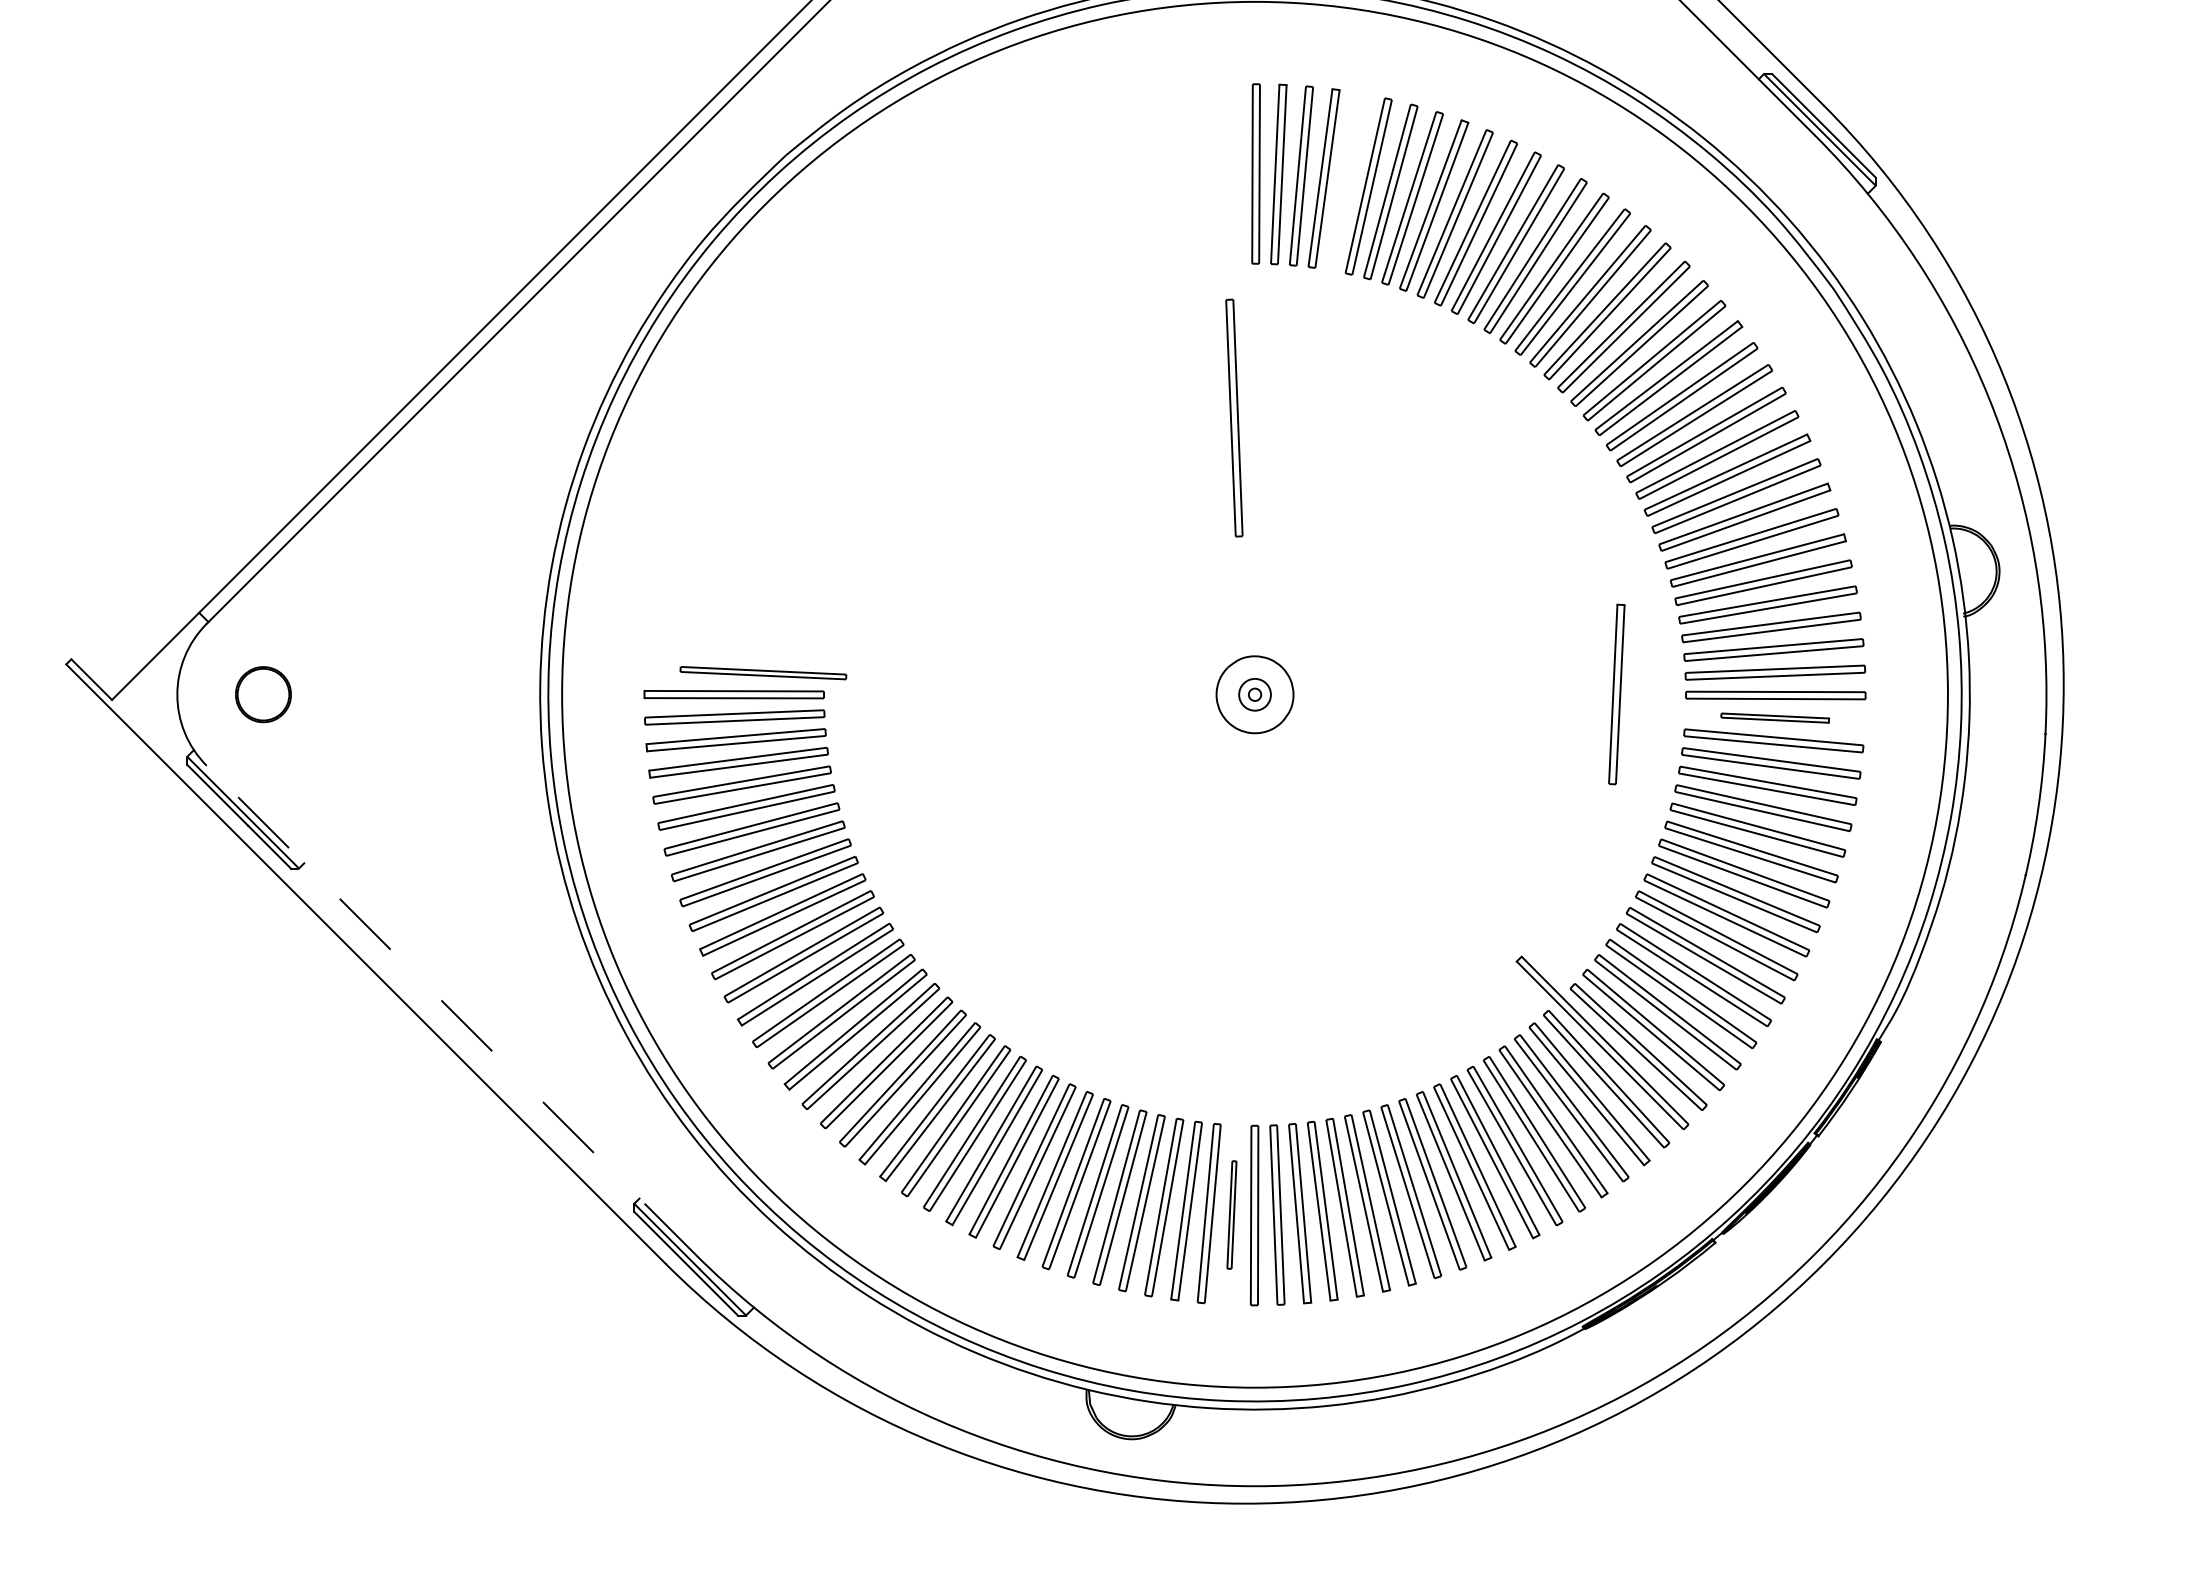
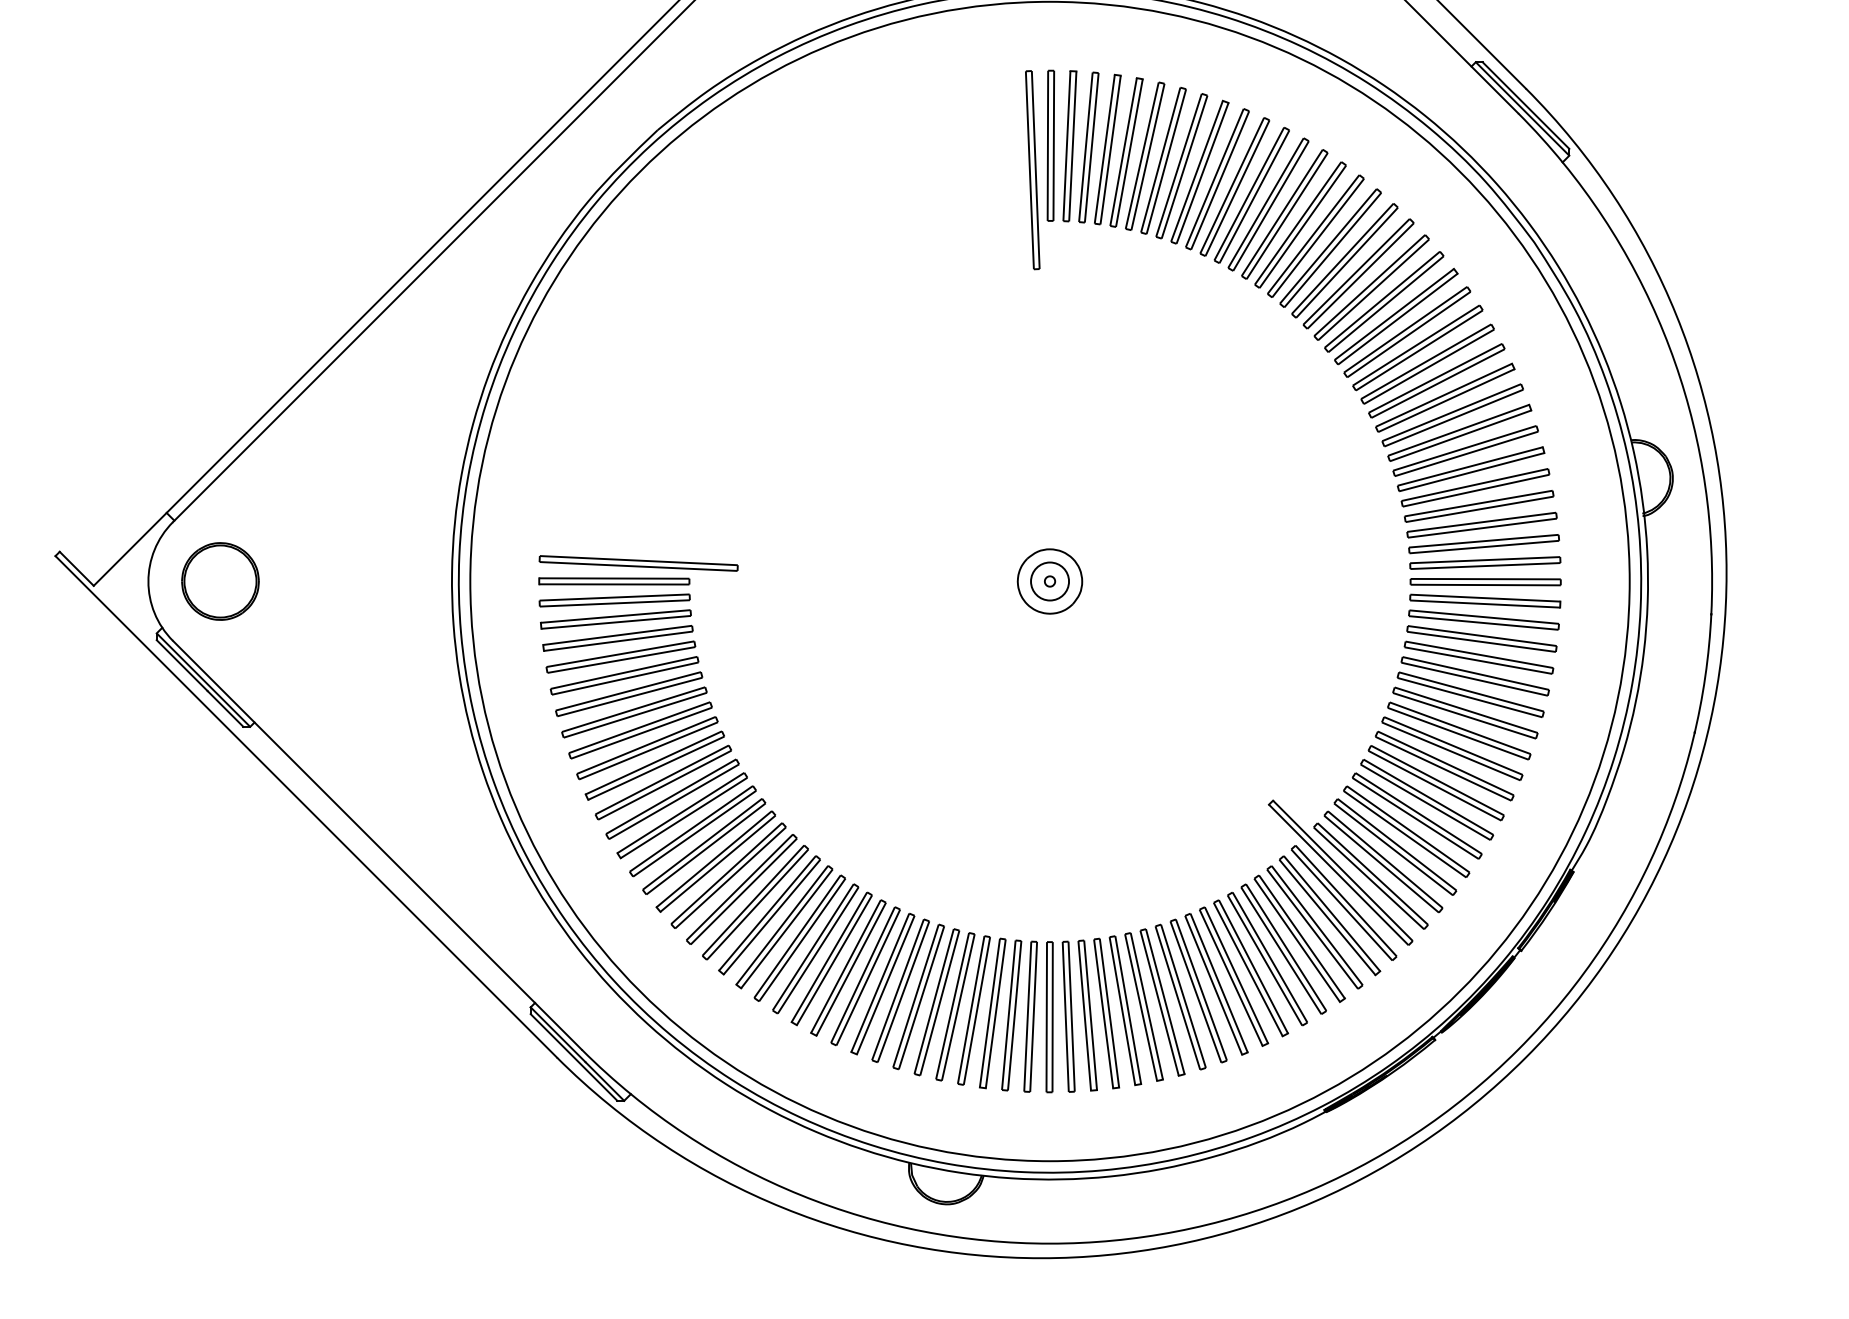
part: (1346, 181) -> (1126, 152), added
part: (1234, 417) -> (1032, 169), moved
part: (763, 672) -> (638, 562), size x1.43
part: (263, 694) -> (220, 581), size x1.67
circle: (1254, 694) -> (1049, 581), size x1.43
part: (1616, 694) -> (1352, 581), removed
part: (1774, 717) -> (1484, 600), size x1.67
line: (451, 1010) -> (377, 845), dashed -> solid
part: (1231, 1214) -> (1030, 1016), size x1.67

